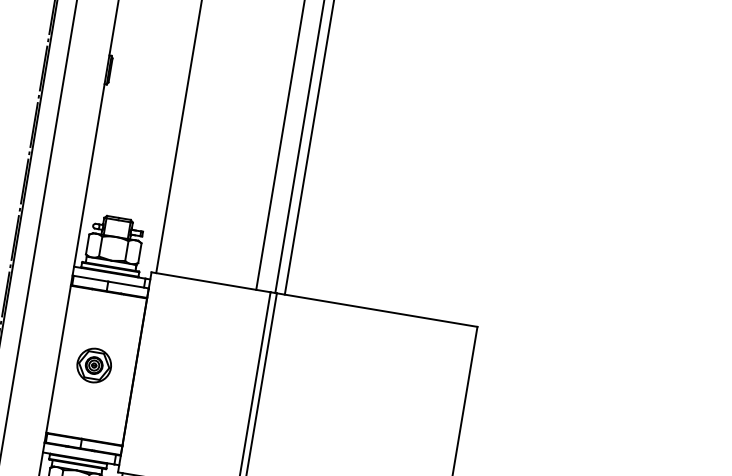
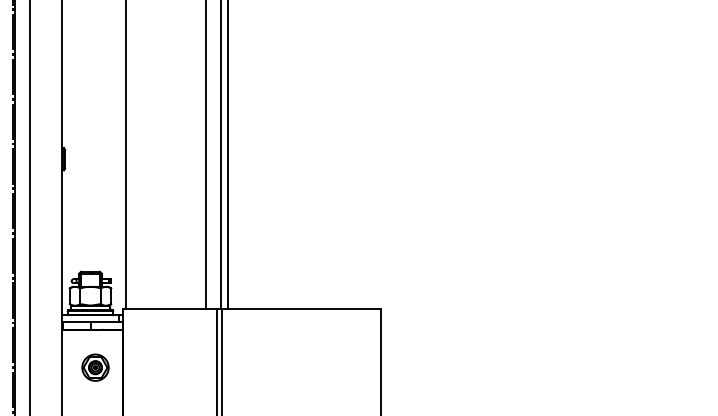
part: (94, 365) -> (95, 367), moved

